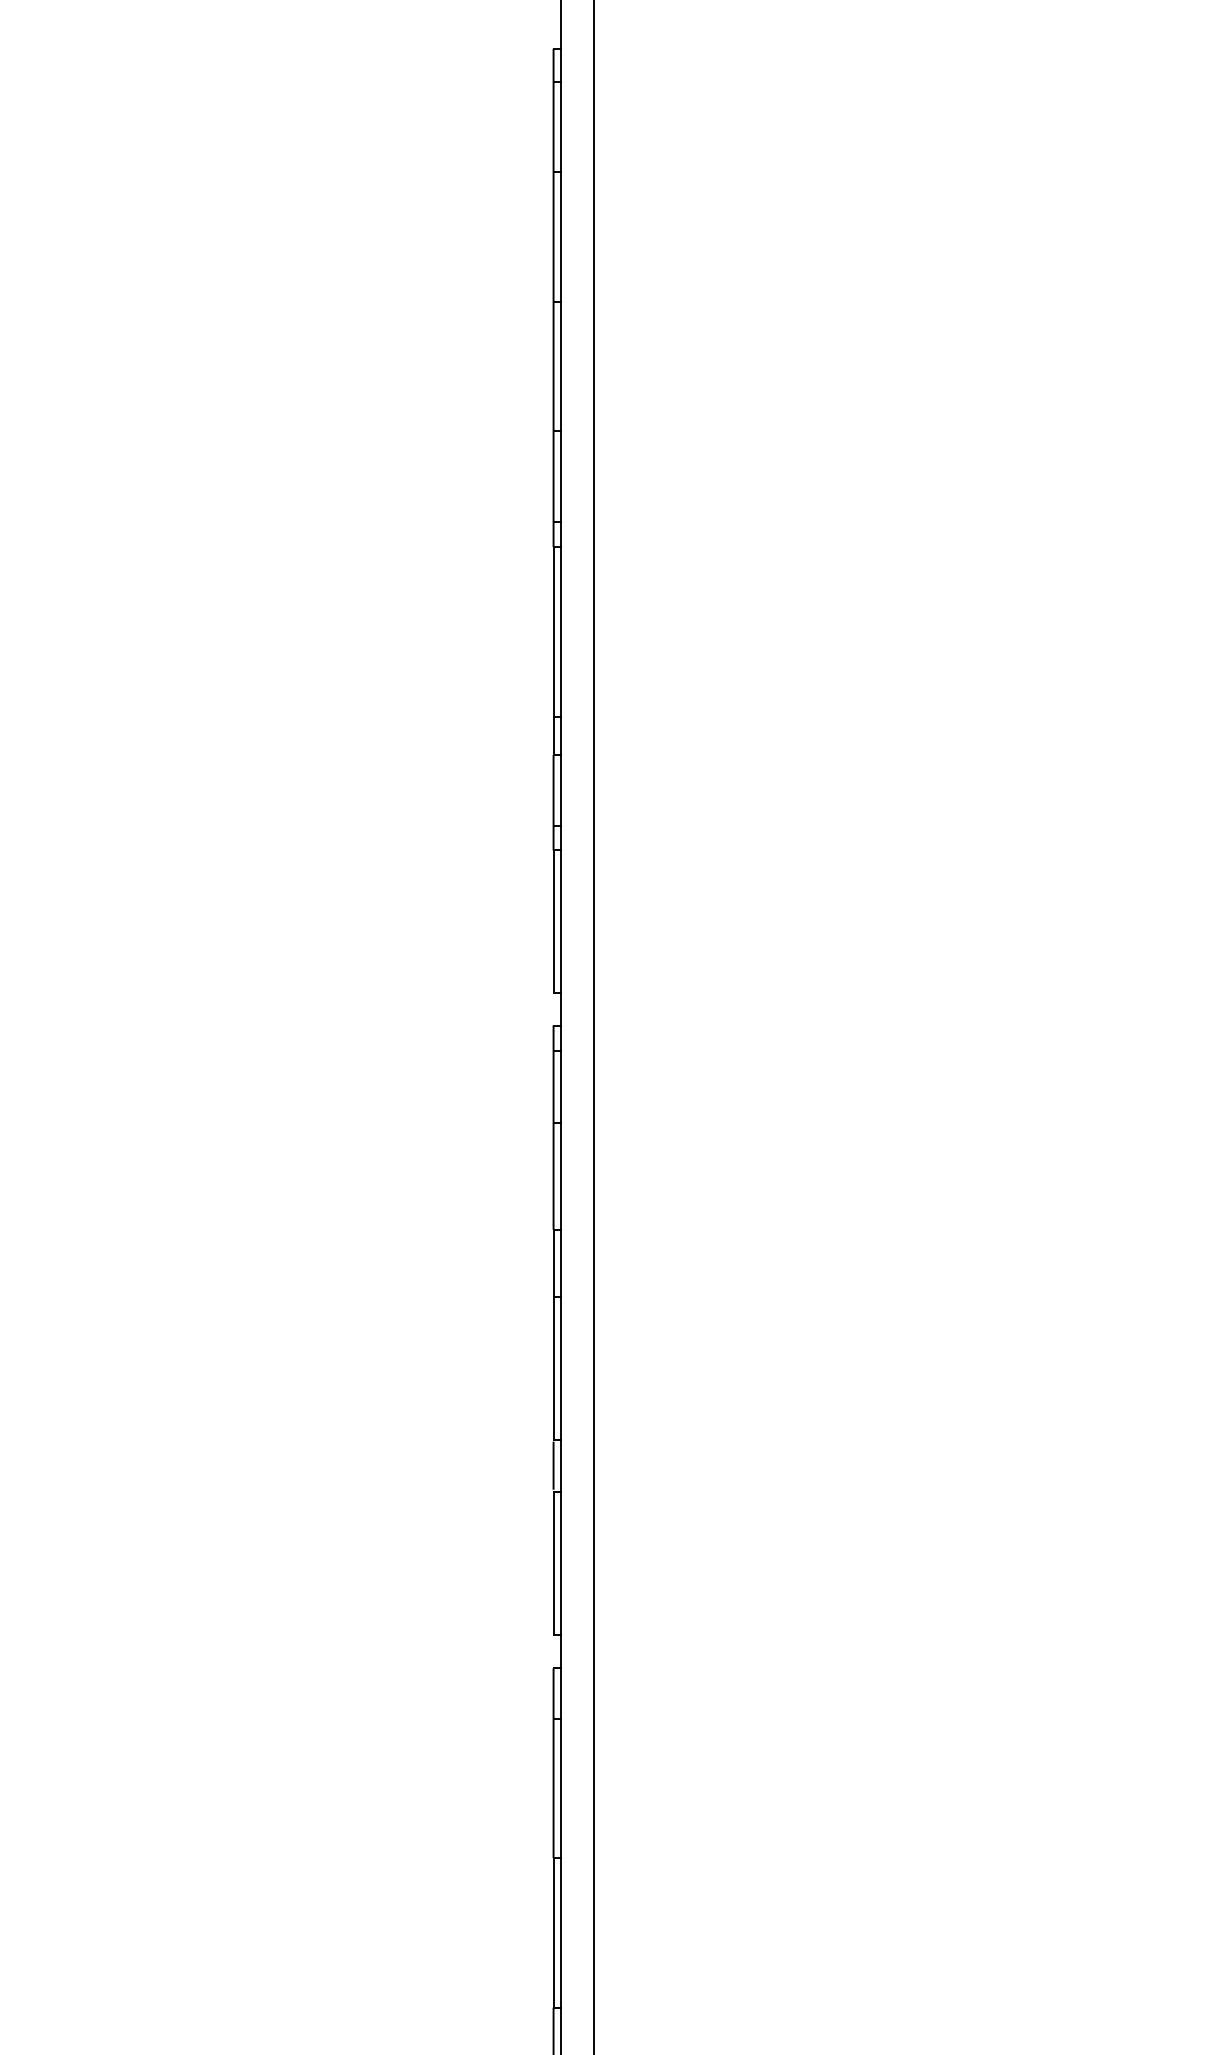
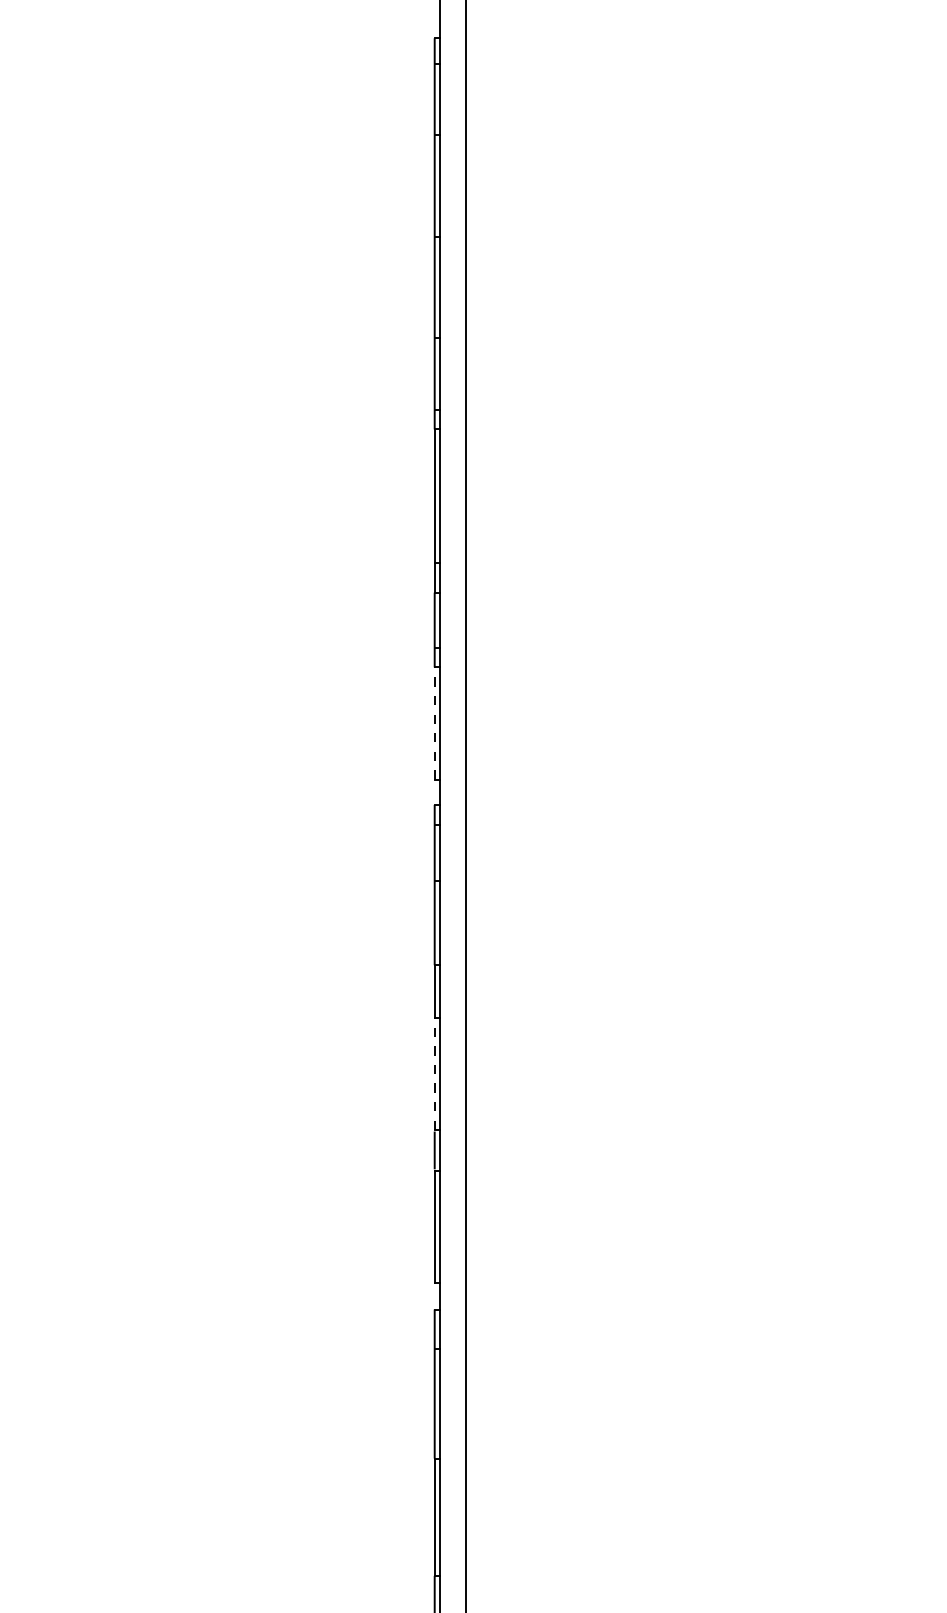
line: (553, 921) -> (434, 723), solid -> dashed
line: (553, 1367) -> (434, 1073), solid -> dashed

